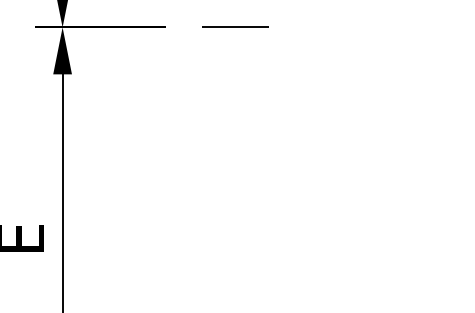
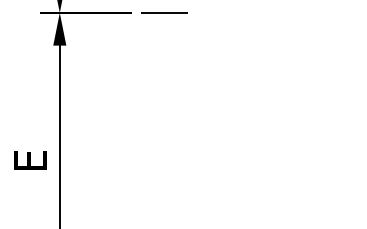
line: (235, 26) -> (164, 12), moved

